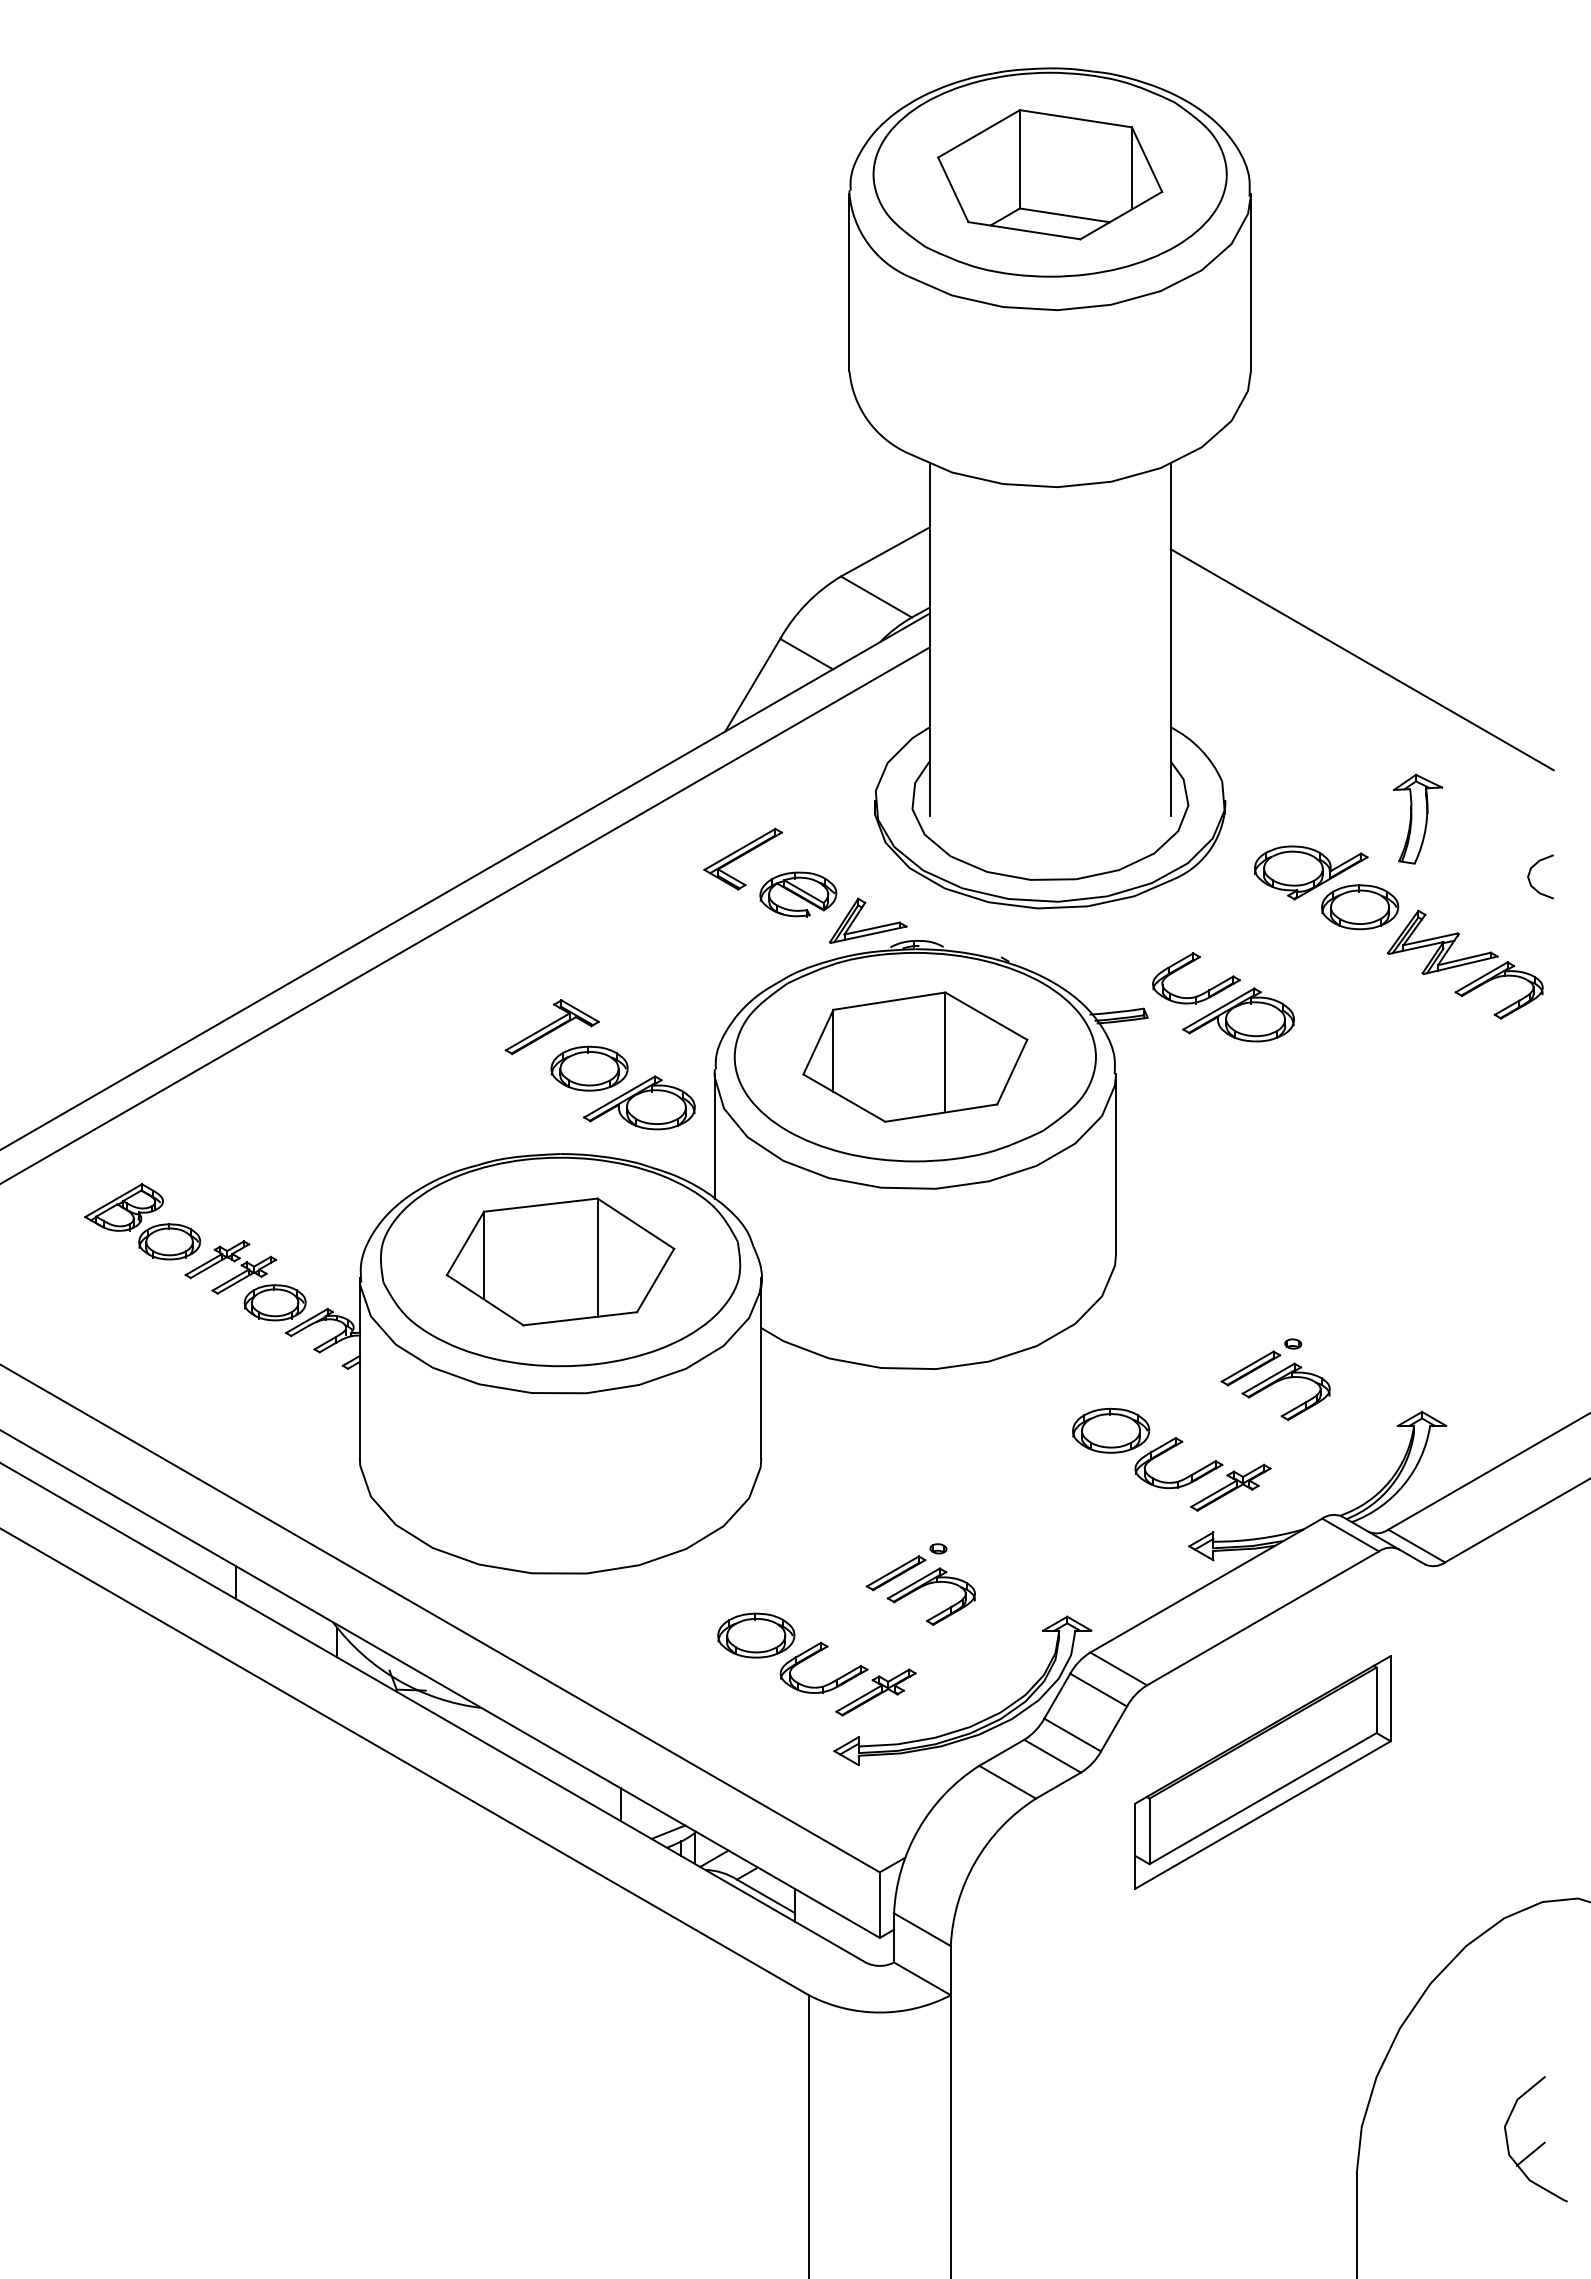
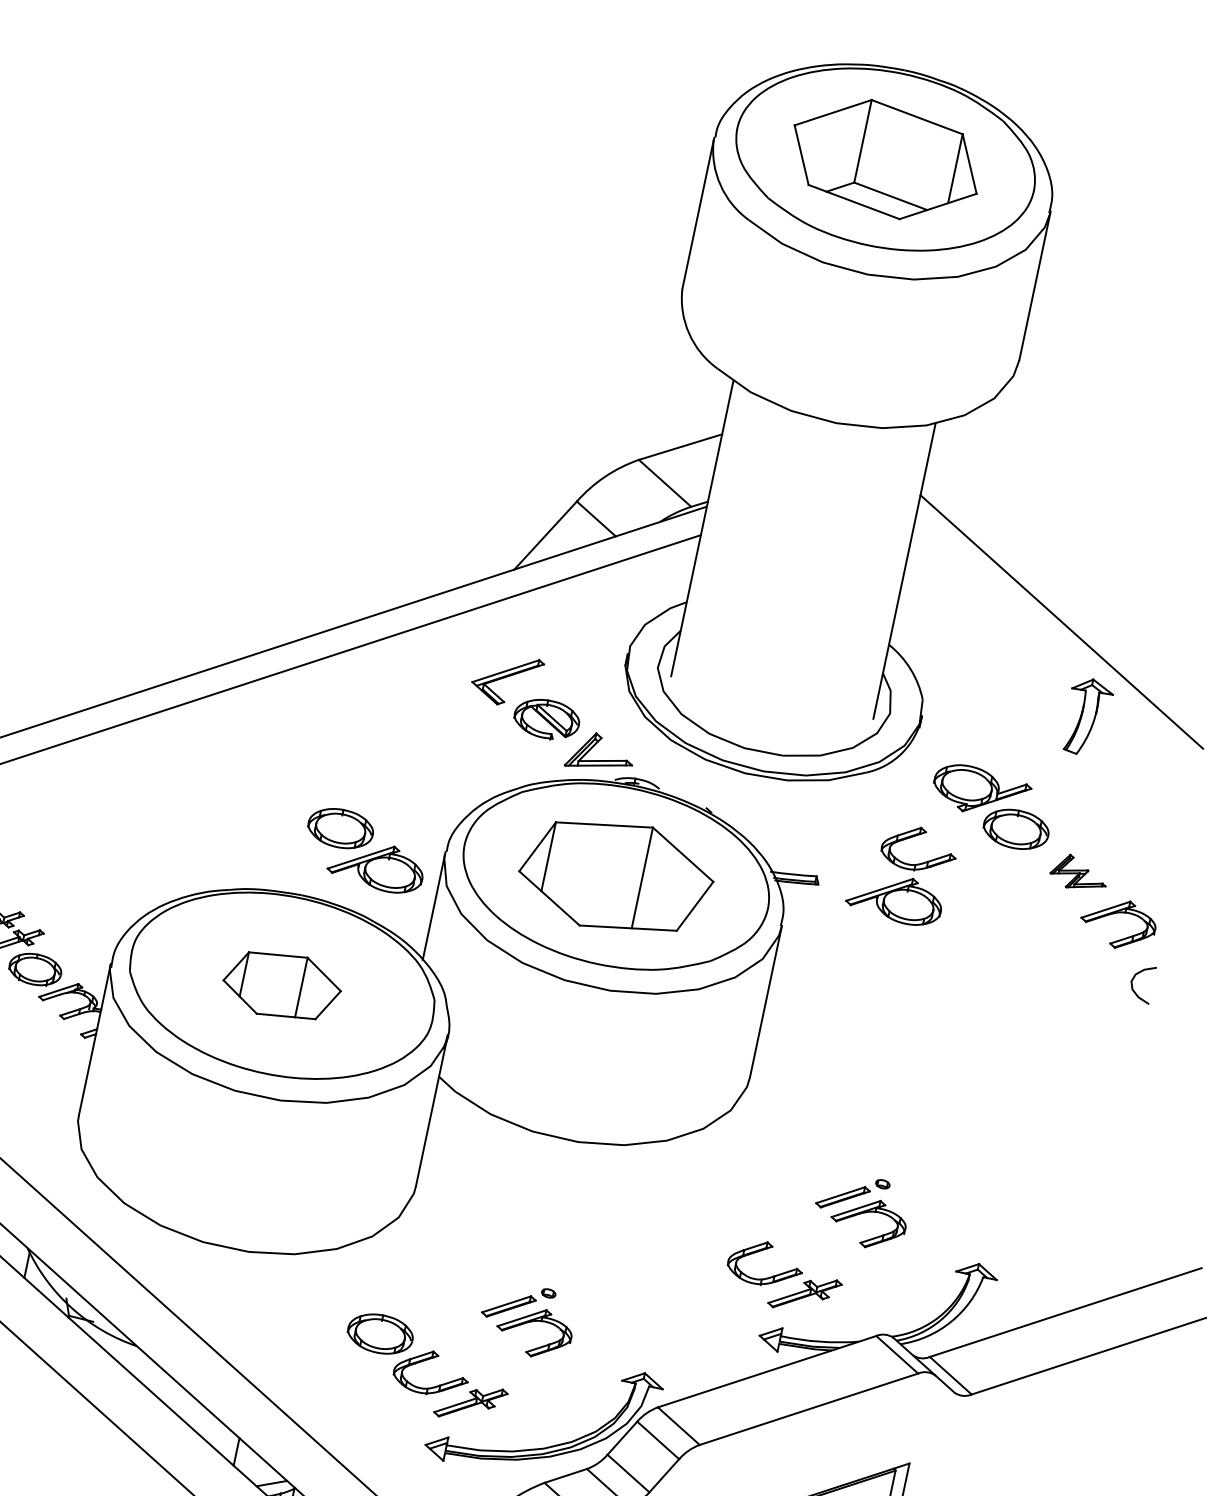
part: (1418, 818) -> (1087, 716), moved
curve: (1530, 873) -> (1134, 978), moved
part: (1442, 941) -> (1079, 872), size x0.6
part: (1206, 990) -> (925, 861), moved
part: (551, 1027) -> (316, 787), removed
part: (560, 1261) -> (282, 985), size x0.6
part: (1111, 1430) -> (714, 1224), removed

